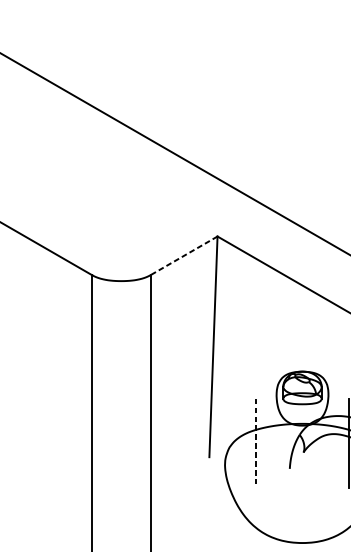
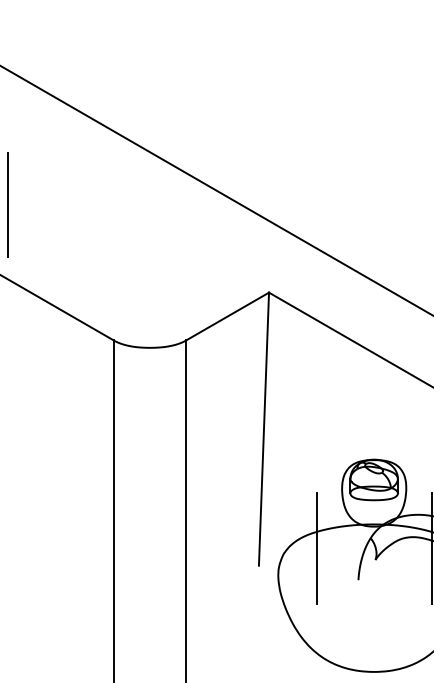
line: (7, 165) -> (8, 204), added
line: (183, 255) -> (227, 316), dashed -> solid
line: (255, 444) -> (316, 549), dashed -> solid

